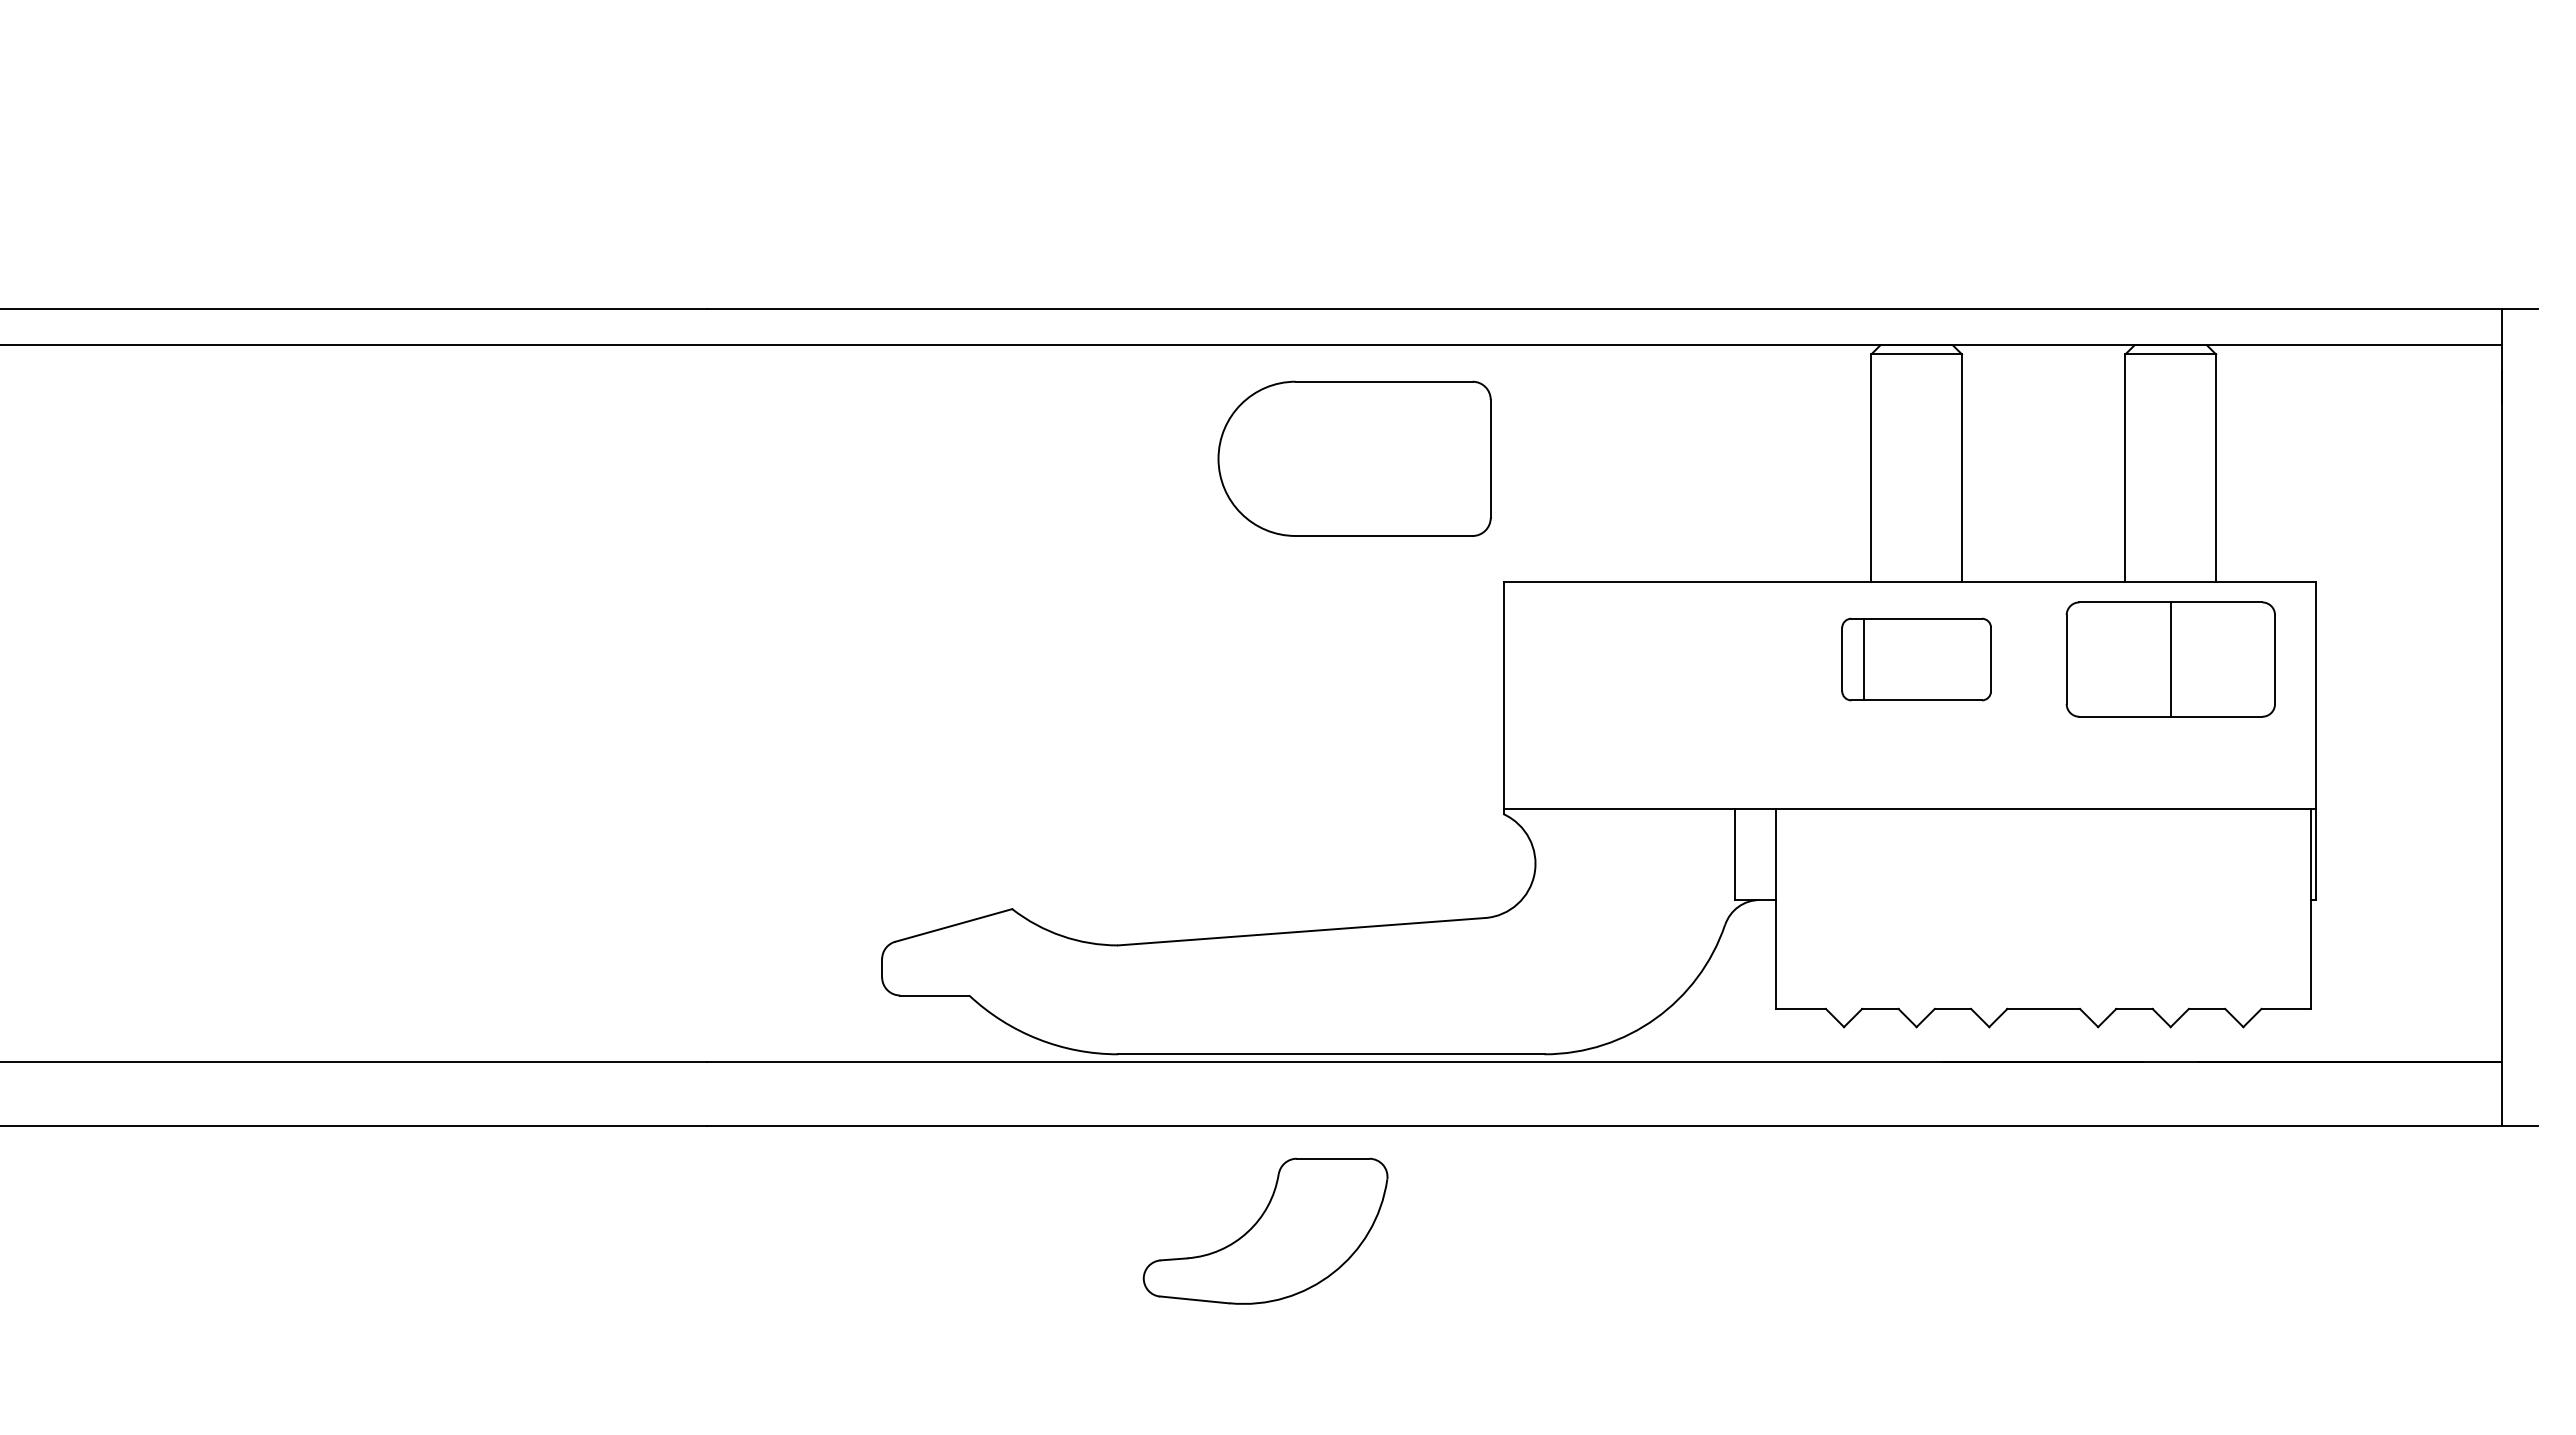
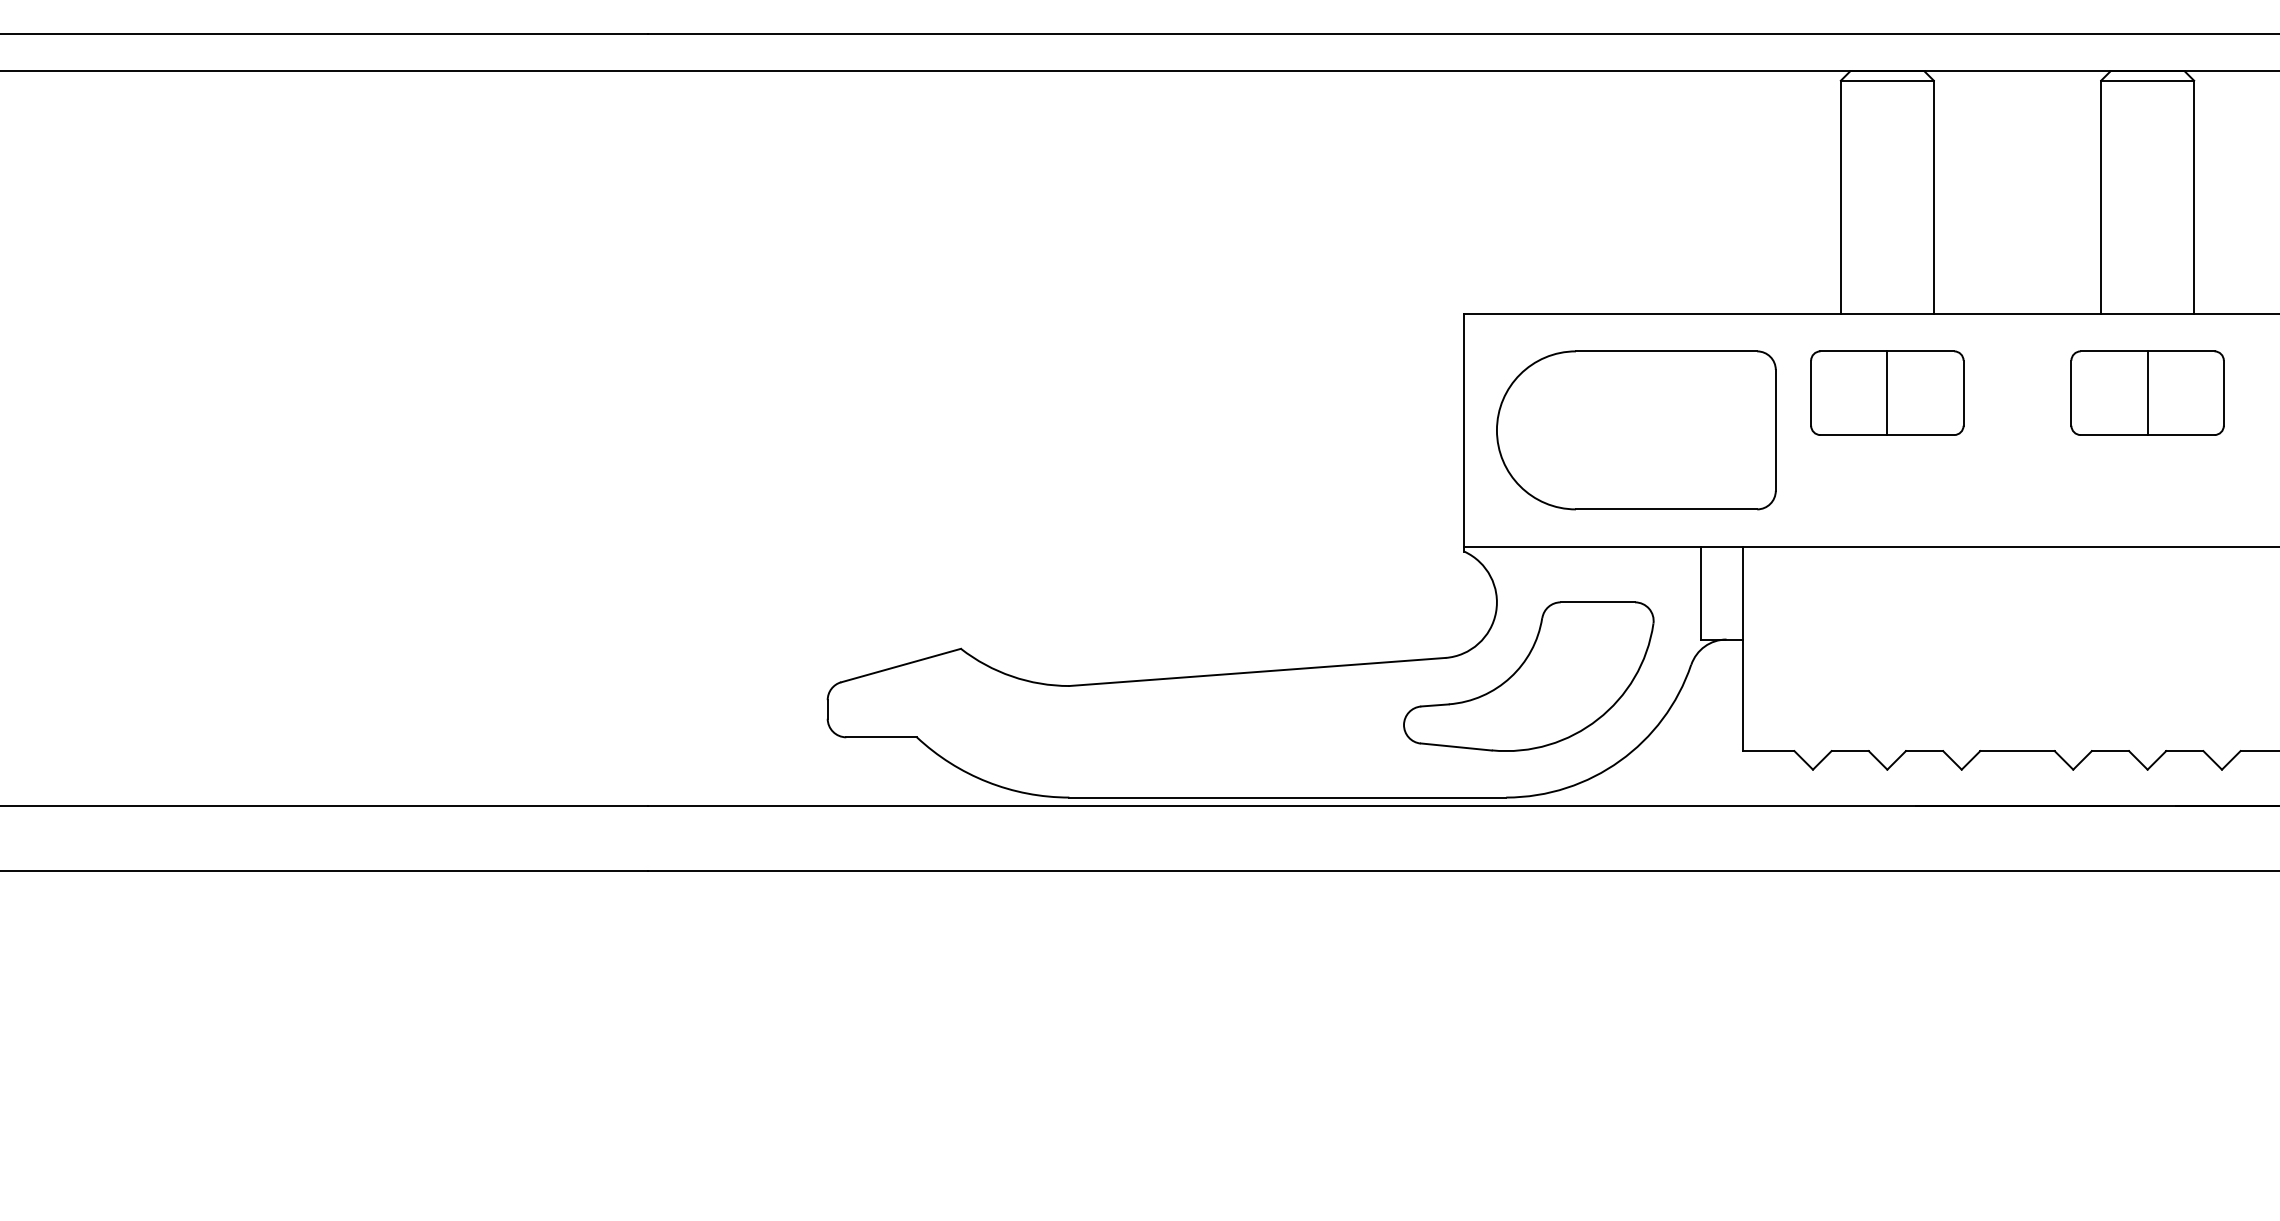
part: (1354, 458) -> (1636, 430), moved
line: (1863, 659) -> (1887, 393), moved
part: (2170, 659) -> (2147, 393), size x0.71
part: (1265, 1230) -> (1528, 675), moved

